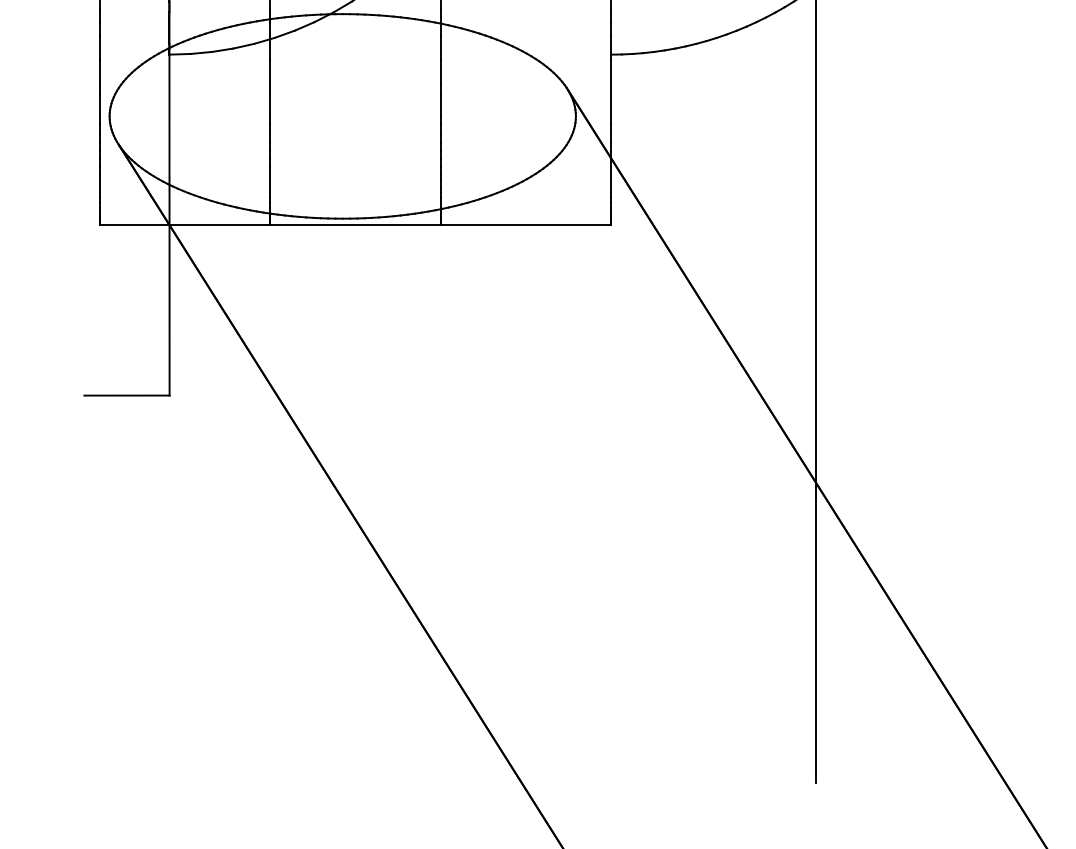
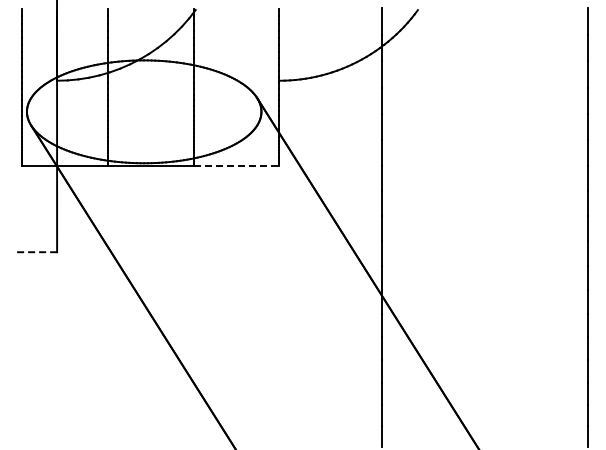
line: (526, 225) -> (236, 166), solid -> dashed
line: (126, 396) -> (35, 252), solid -> dashed

